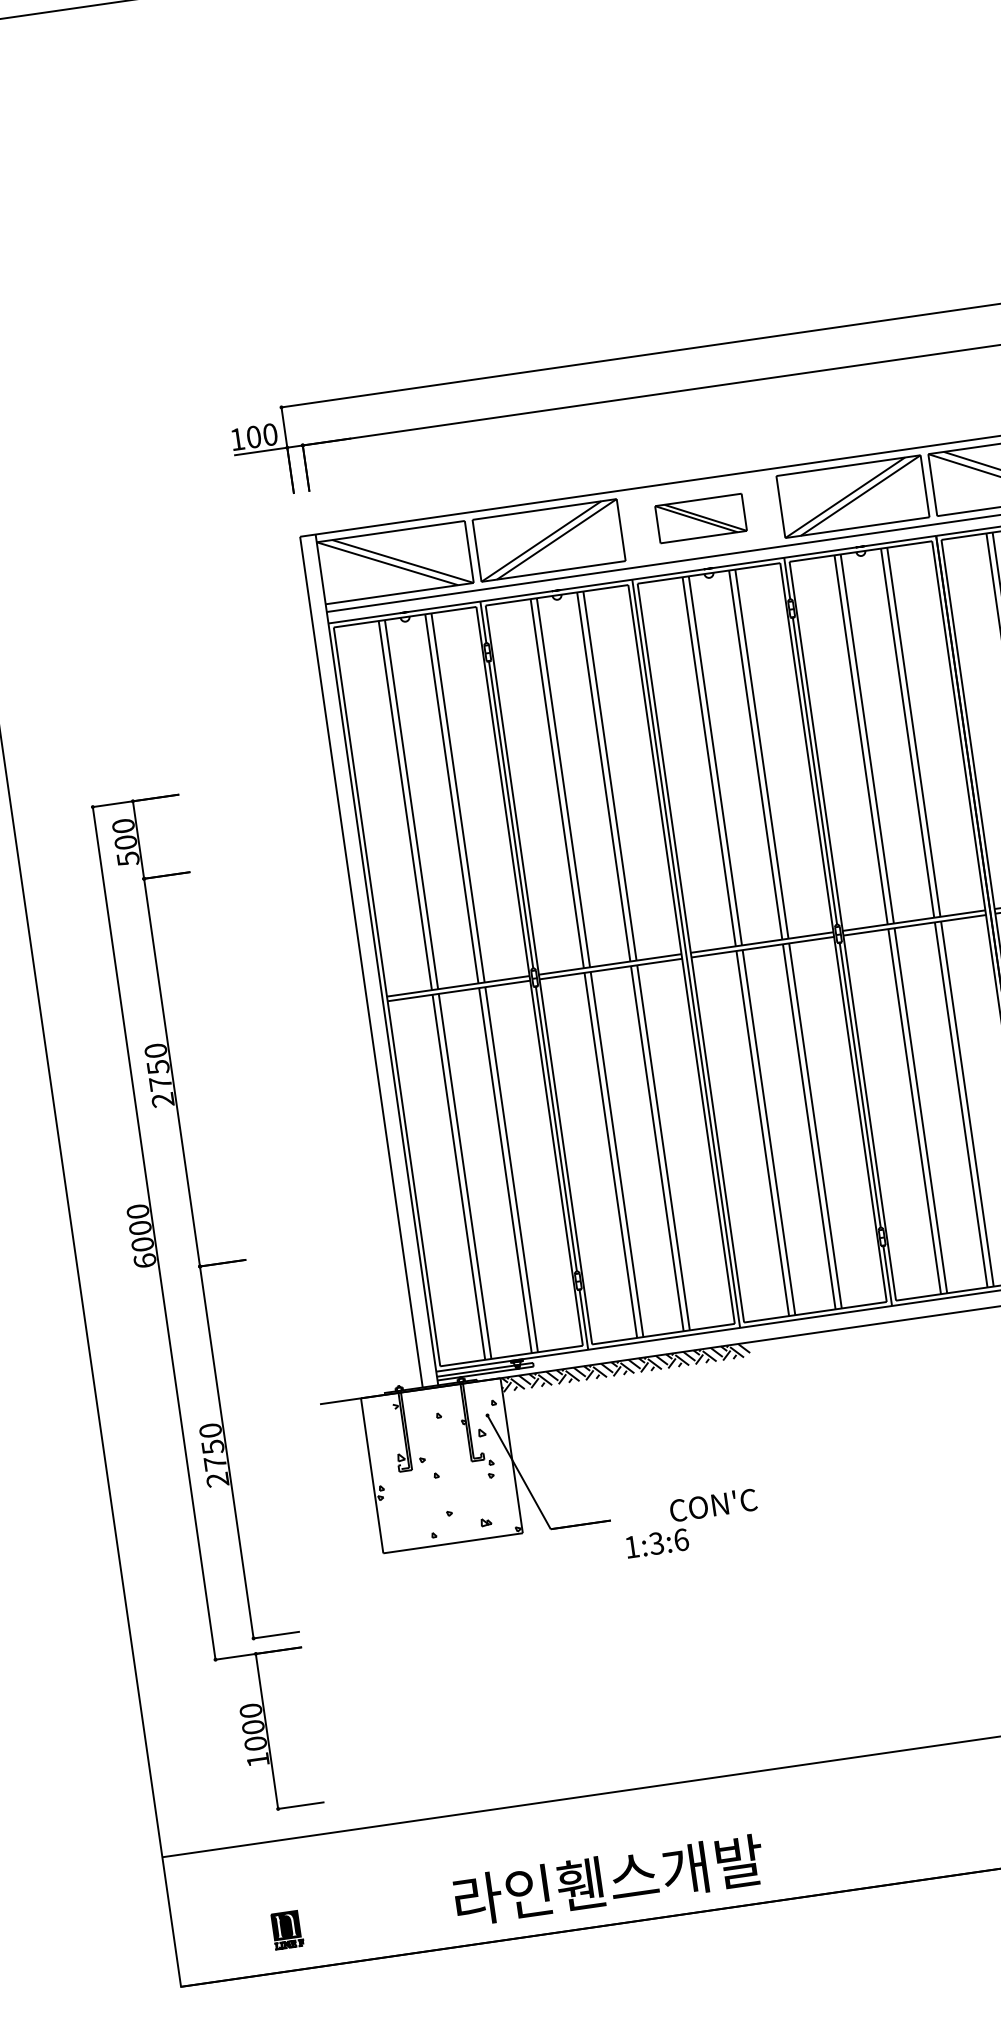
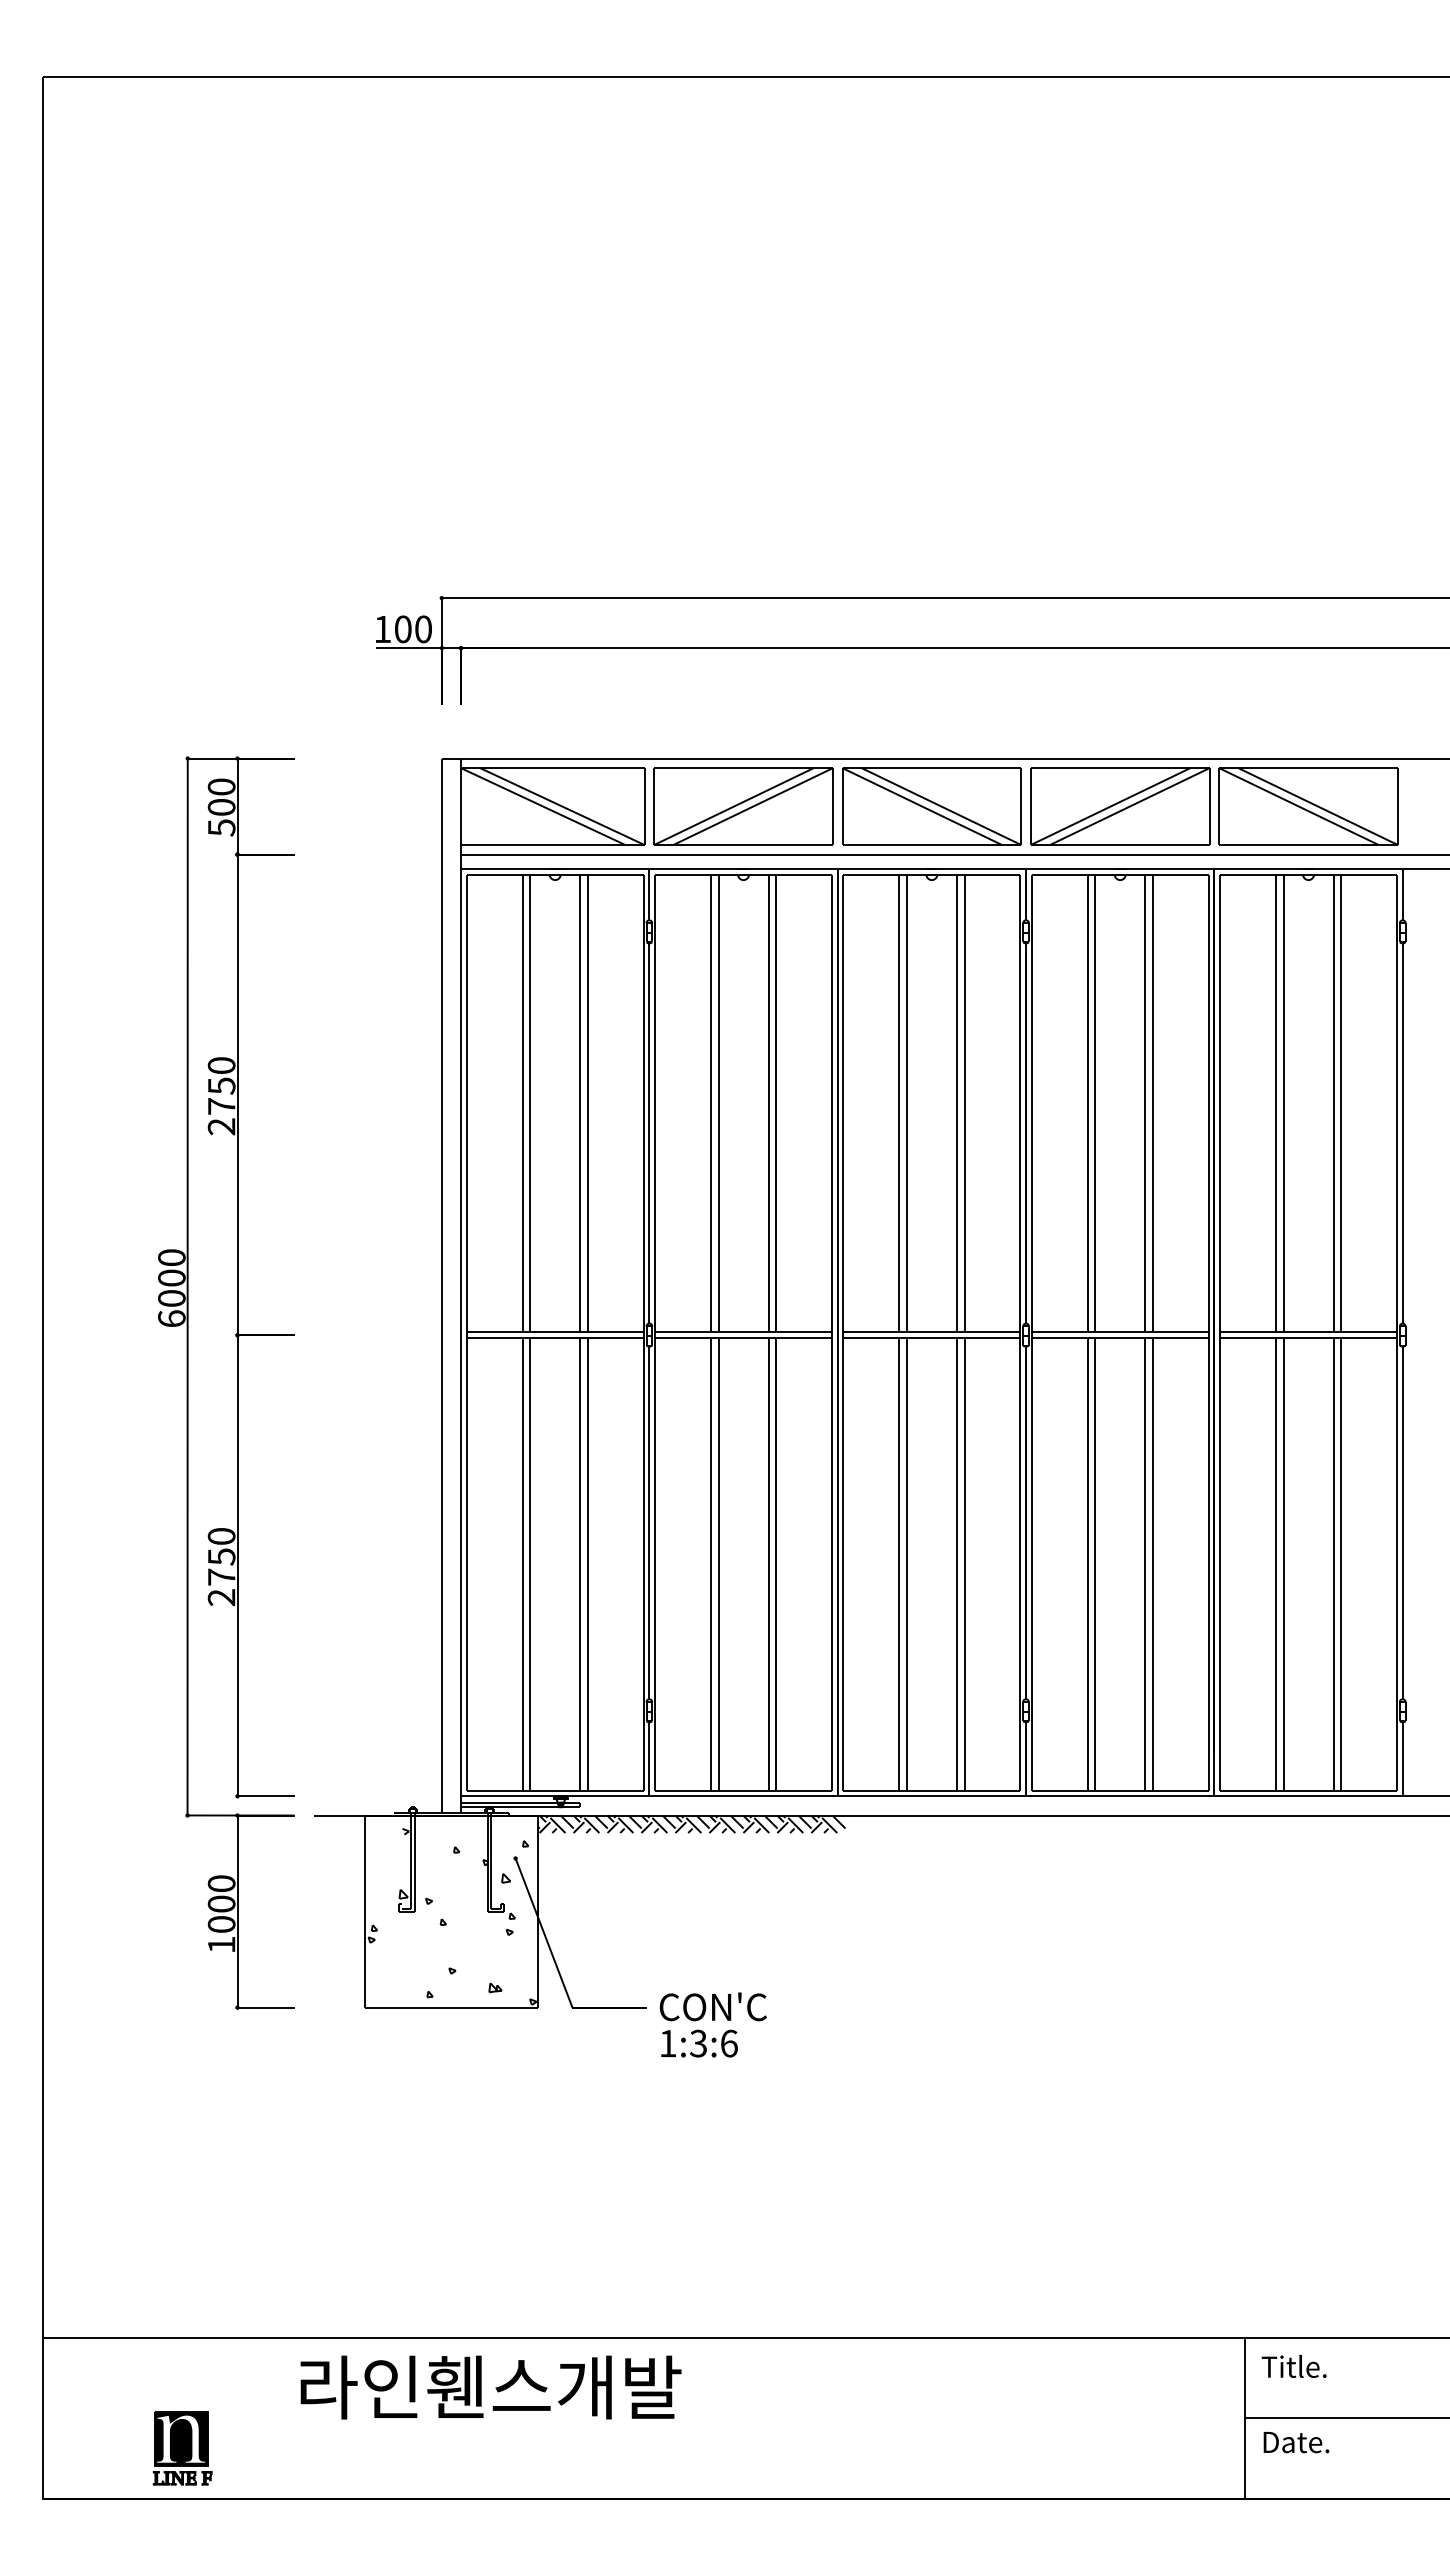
part: (700, 518) -> (931, 806), size x1.67
part: (205, 1304) -> (237, 1382), moved
text: (712, 1504) -> (712, 2006), moved
part: (608, 1880) -> (490, 2387), moved
part: (287, 1930) -> (182, 2448), size x1.67

